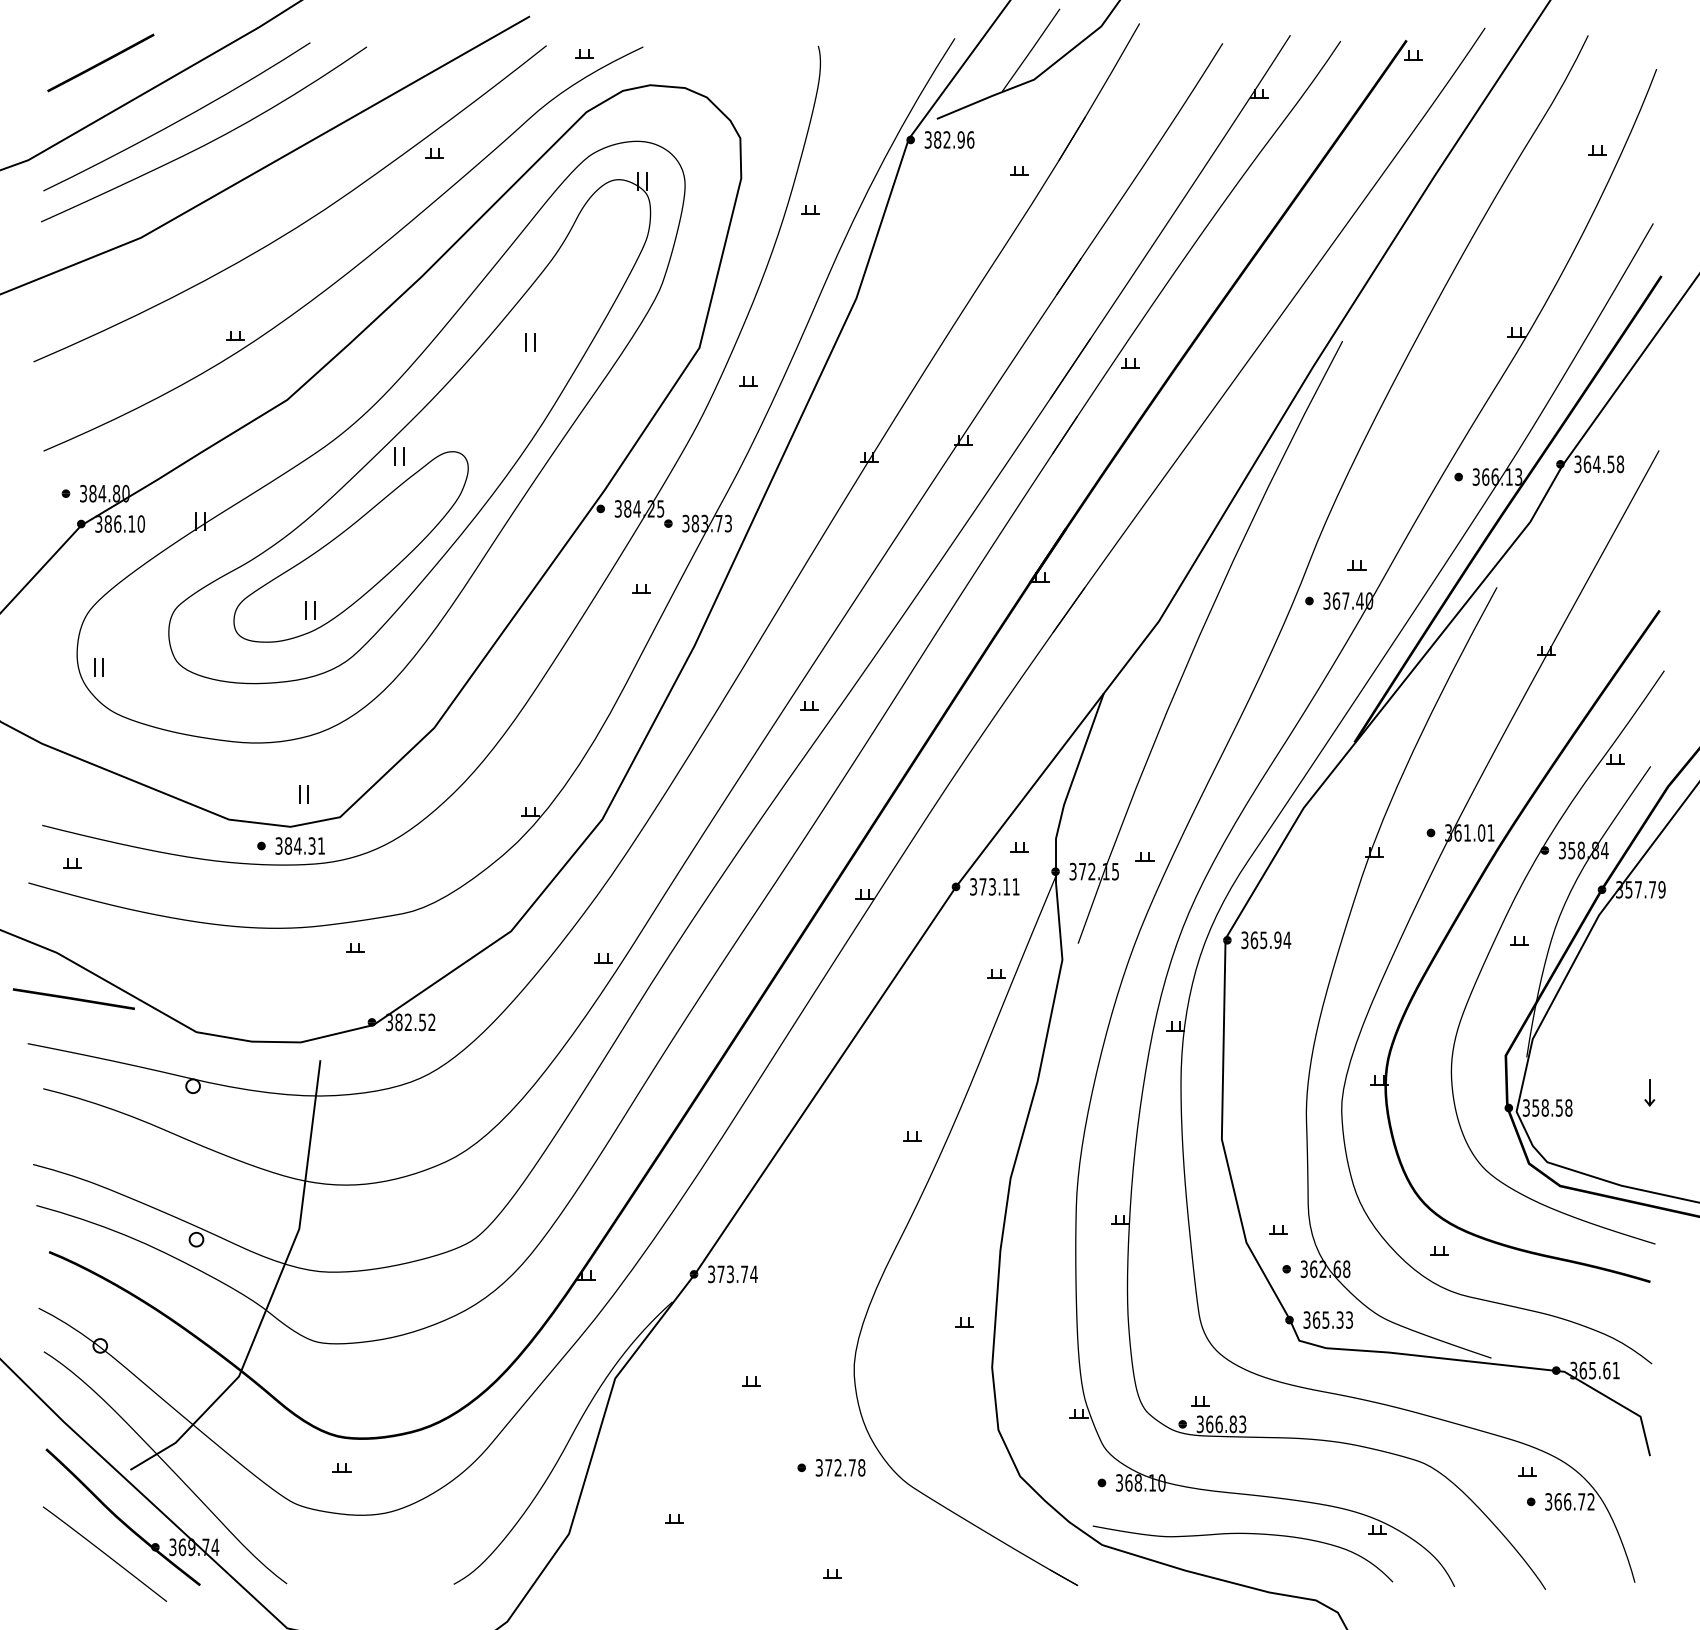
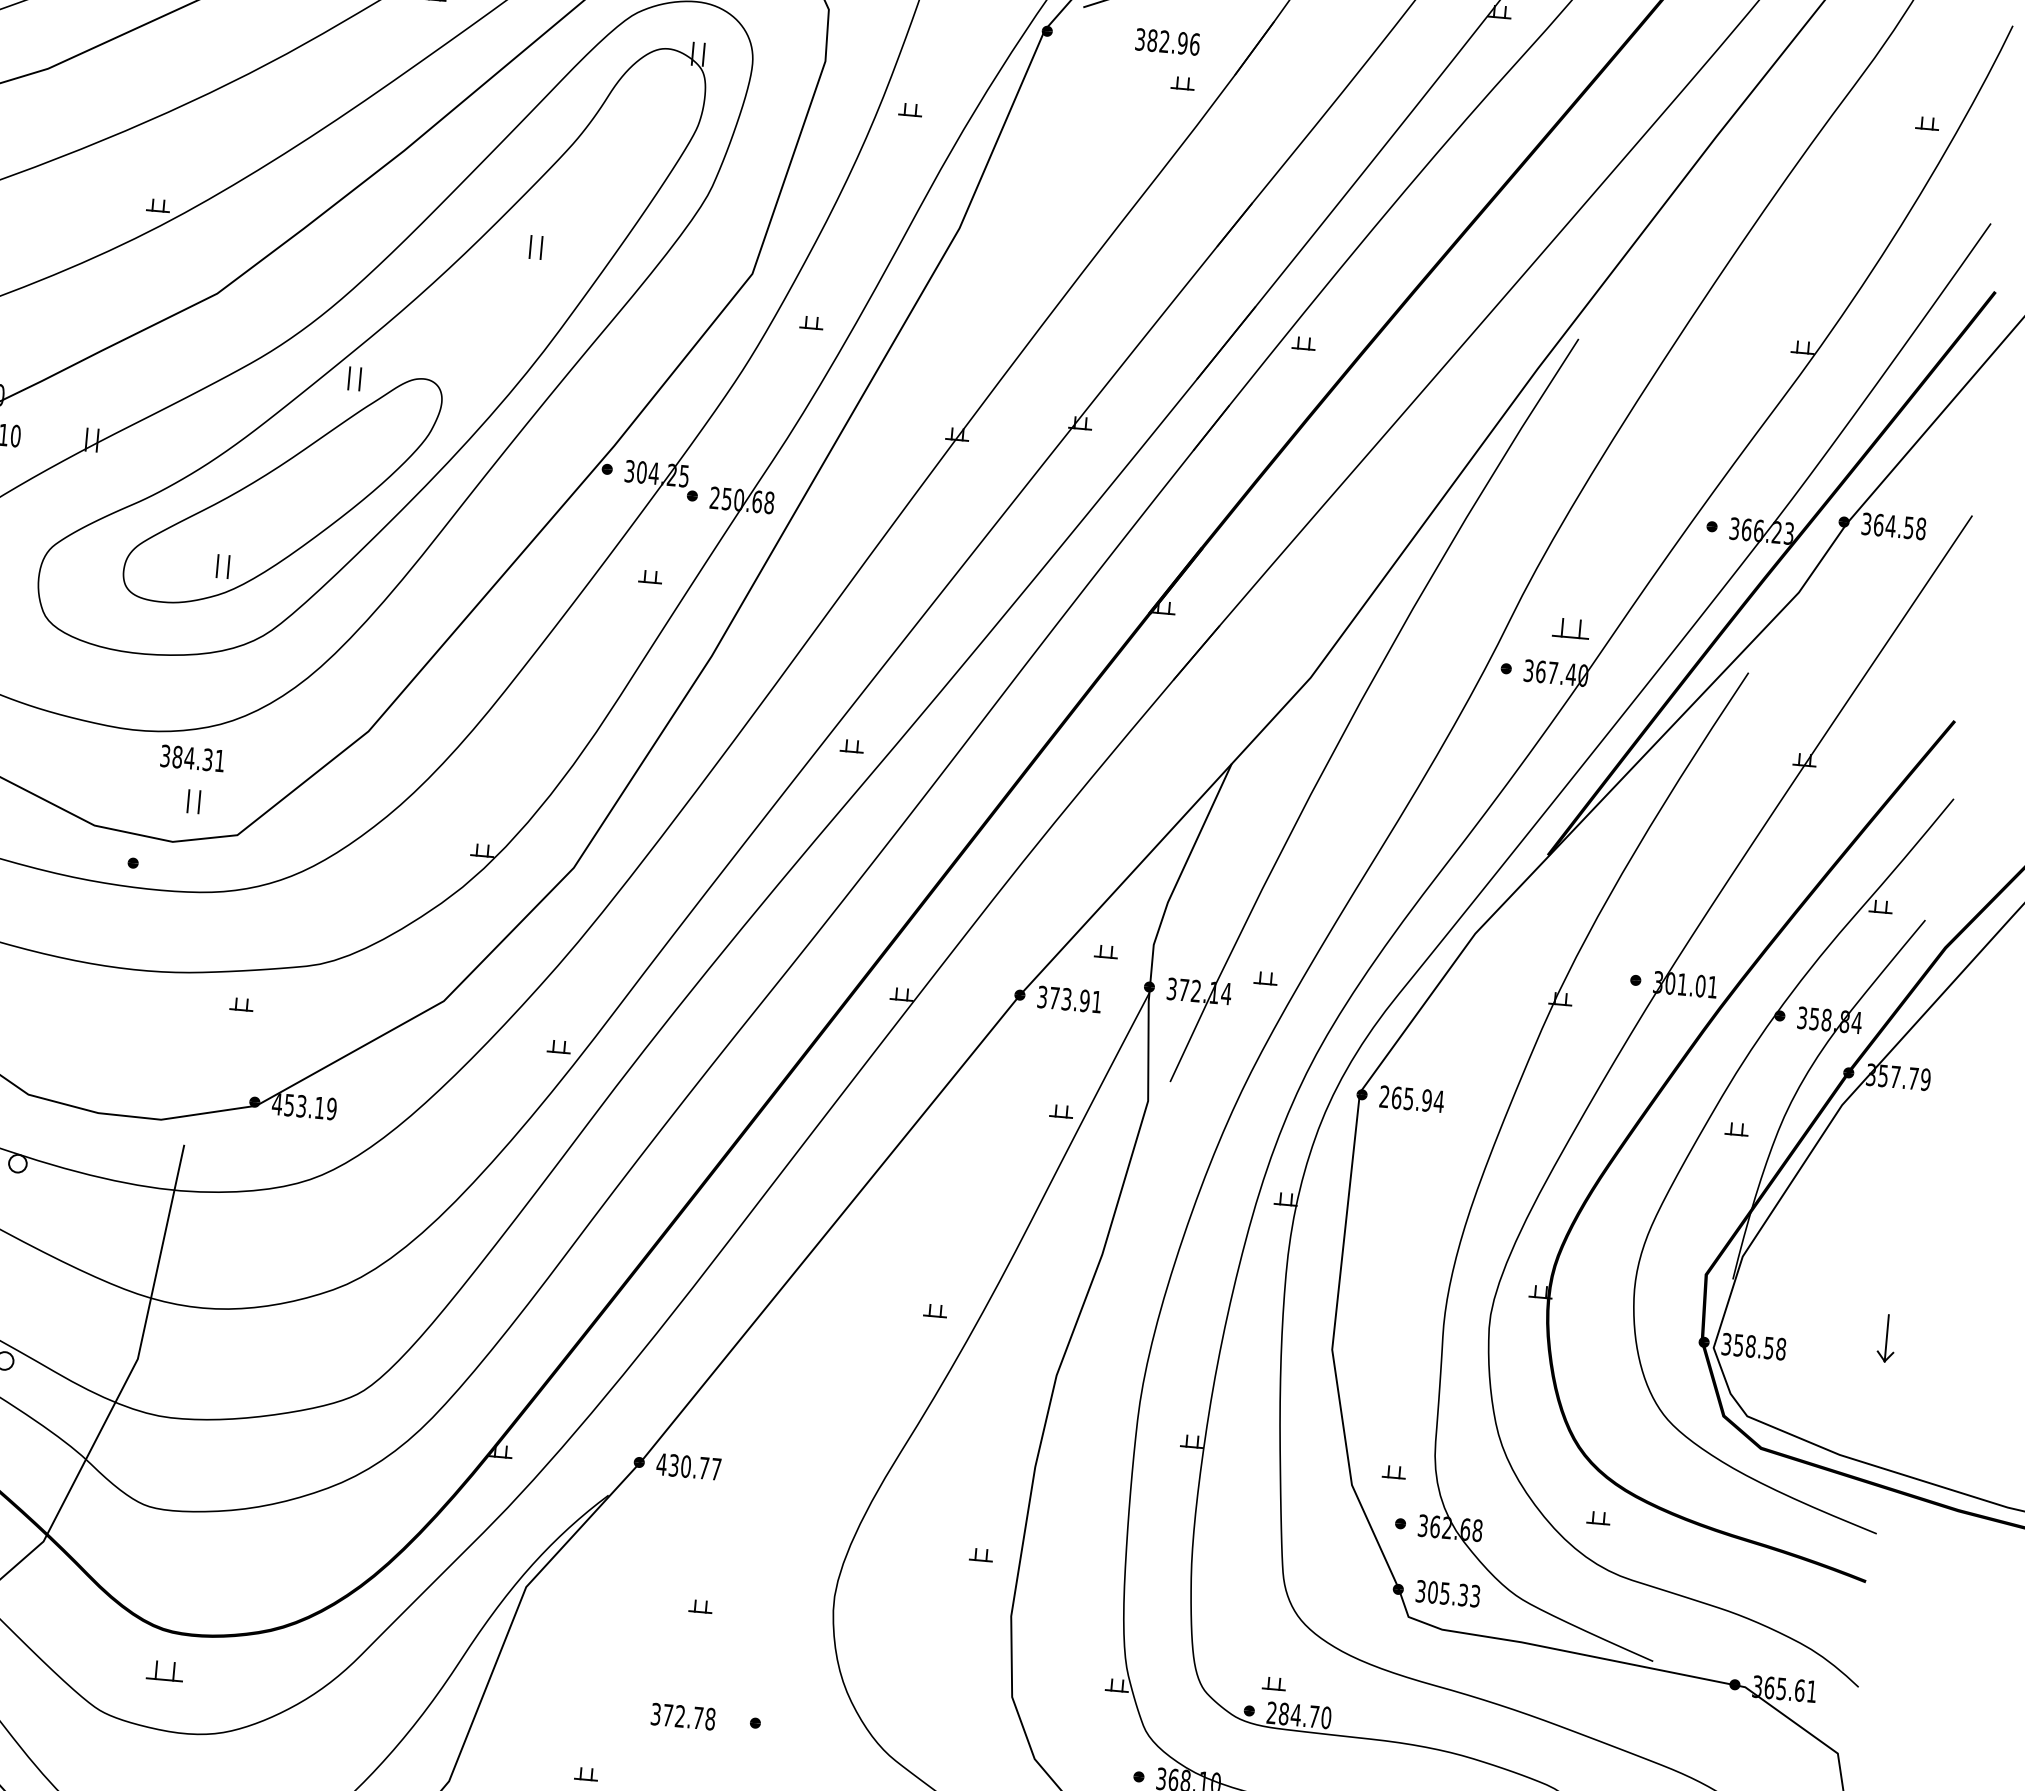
text: (949, 139) -> (1167, 41), moved
text: (1508, 476) -> (1776, 531), 366.13 -> 366.23
text: (627, 508) -> (641, 471), 384.25 -> 304.25
text: (707, 523) -> (742, 500), 383.73 -> 250.68
part: (1356, 565) -> (1570, 628), size x1.6
text: (1457, 832) -> (1669, 982), 361.01 -> 301.01
text: (299, 845) -> (191, 757), moved
text: (1115, 871) -> (1226, 993), 372.15 -> 372.14
text: (1006, 886) -> (1084, 1000), 373.11 -> 373.91
text: (1244, 940) -> (1384, 1097), 365.94 -> 265.94
text: (410, 1022) -> (304, 1106), 382.52 -> 453.19
part: (1649, 1092) -> (1886, 1338), size x1.4
text: (732, 1274) -> (688, 1467), 373.74 -> 430.77
text: (1316, 1319) -> (1433, 1591), 365.33 -> 305.33
text: (1221, 1424) -> (1299, 1715), 366.83 -> 284.70
part: (341, 1467) -> (164, 1669), size x1.6
text: (840, 1467) -> (683, 1716), moved

